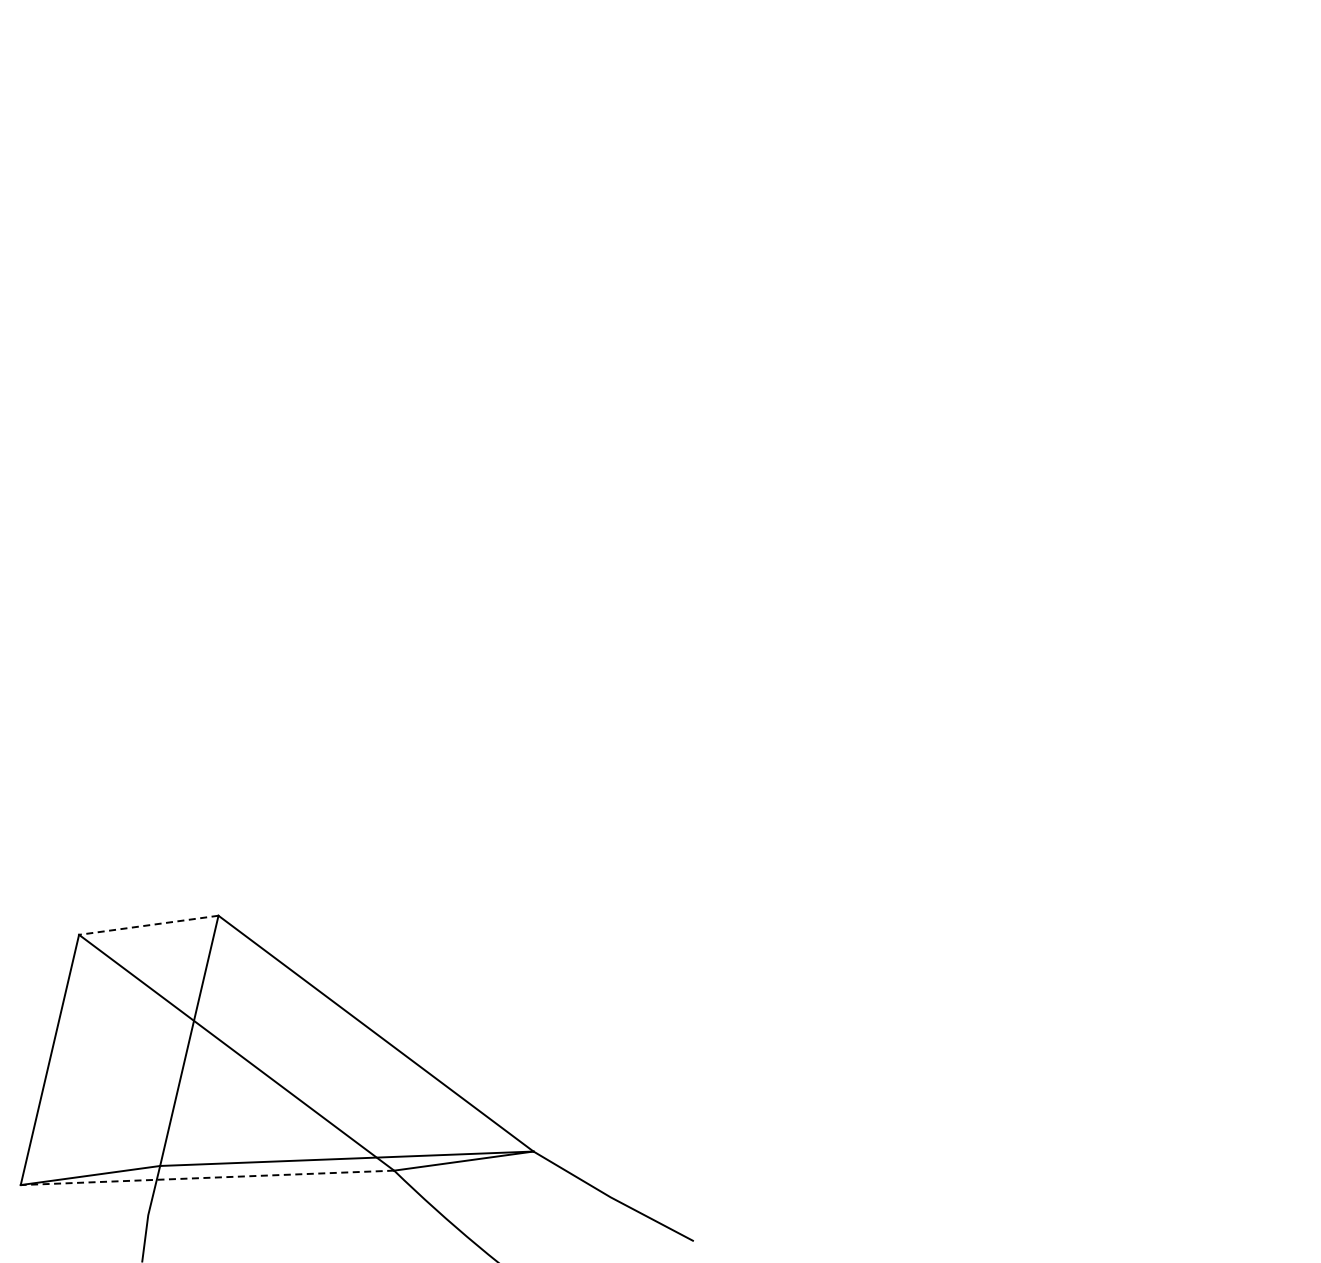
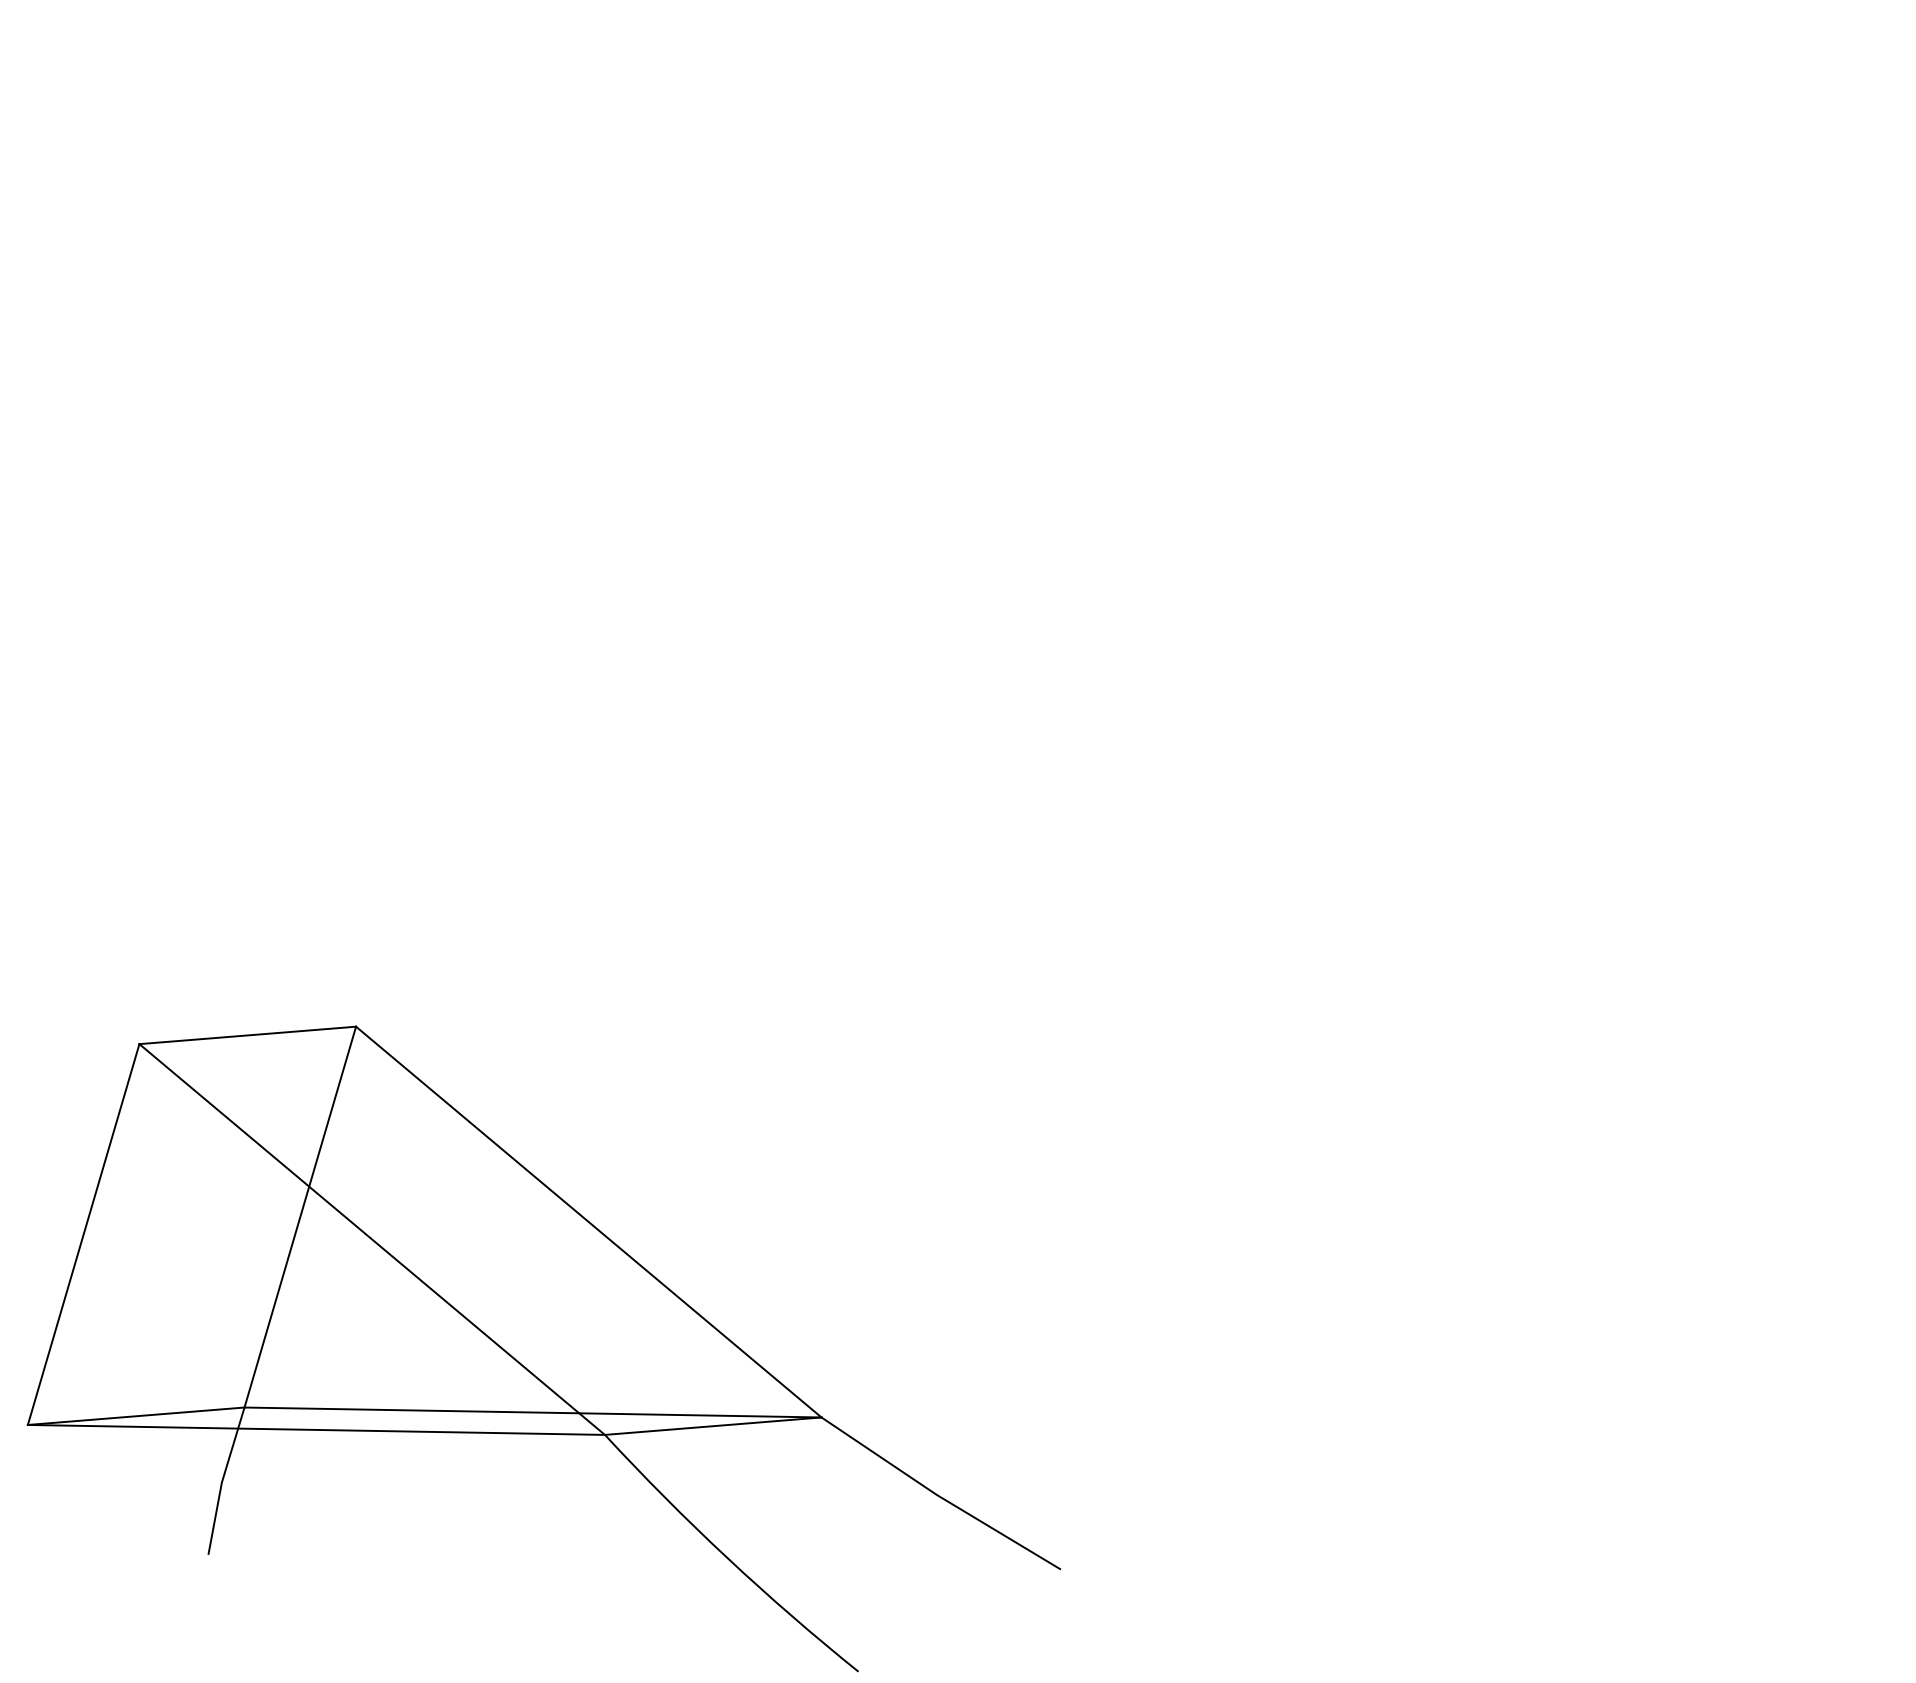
line: (148, 925) -> (247, 1035), dashed -> solid
line: (207, 1177) -> (316, 1429), dashed -> solid

